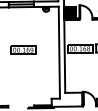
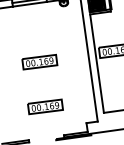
part: (23, 82) -> (45, 105), added

